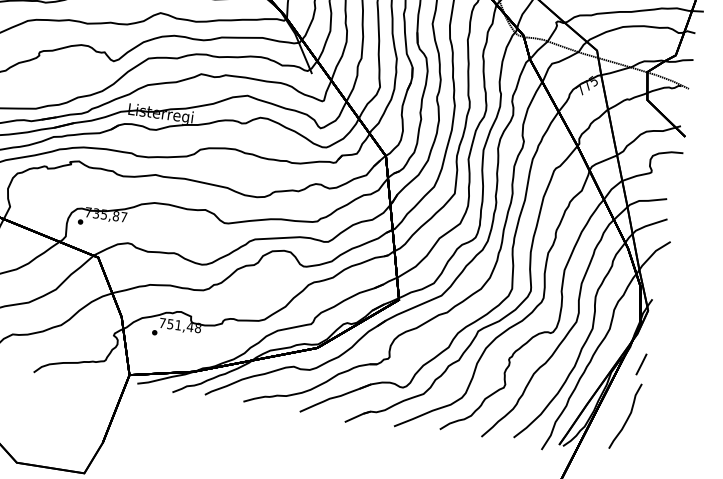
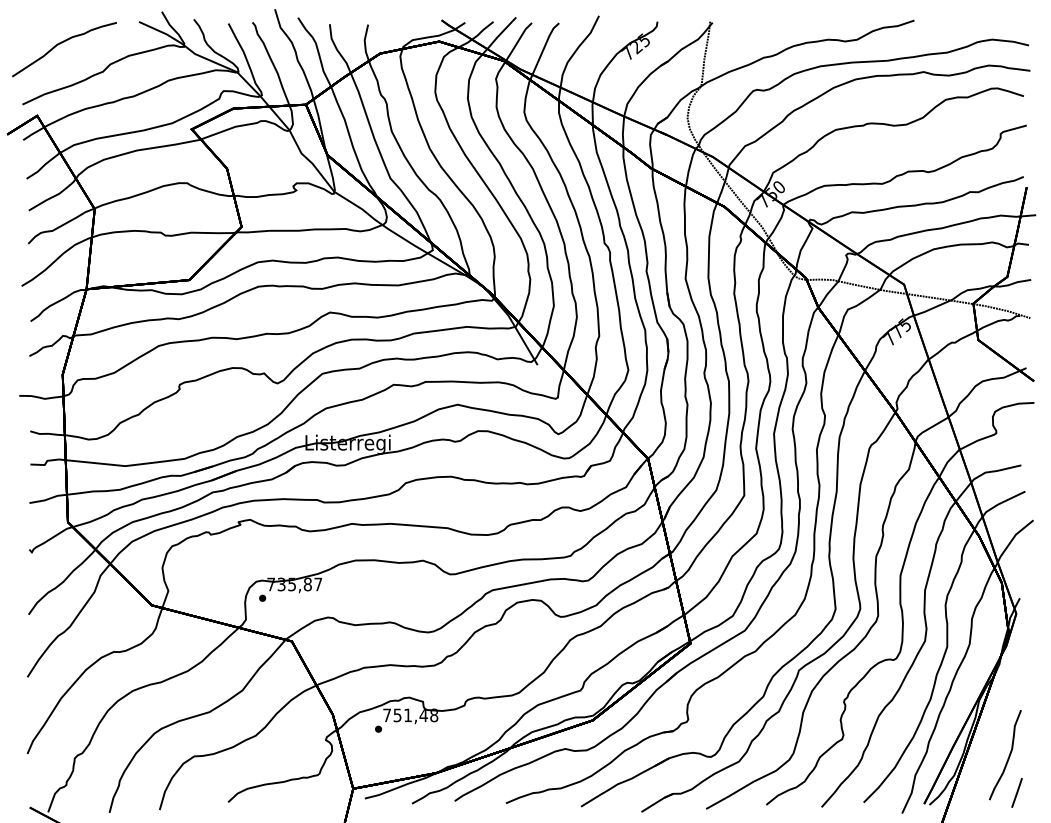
line: (641, 364) -> (1016, 792), moved

